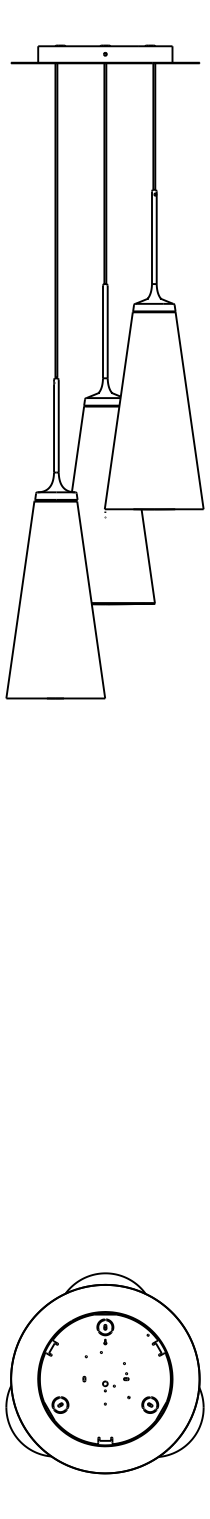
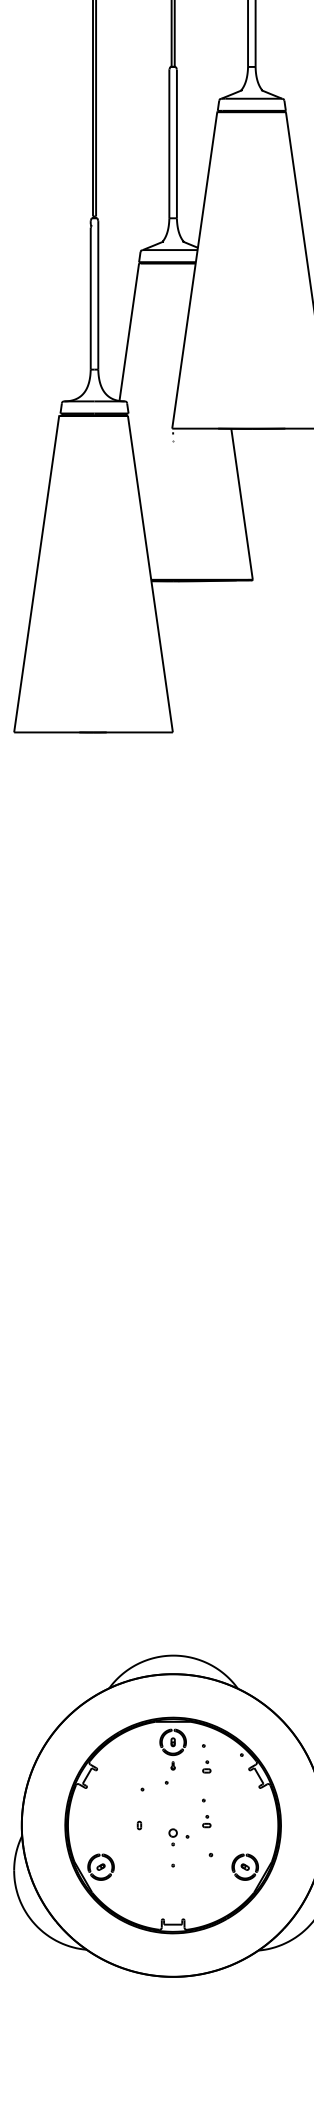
part: (126, 1337) -> (207, 1758), added

